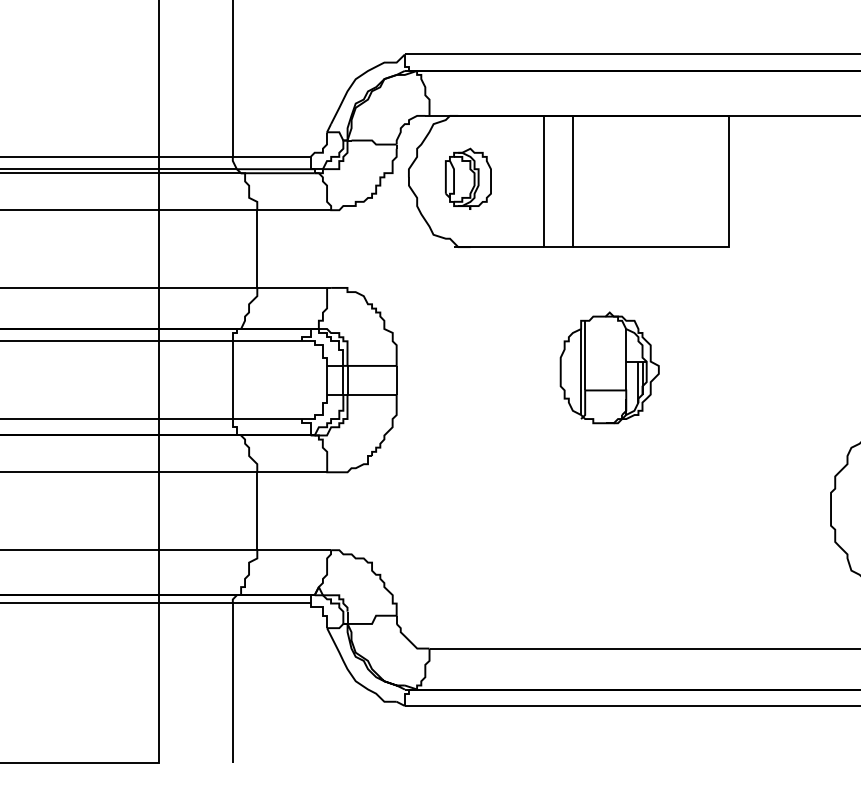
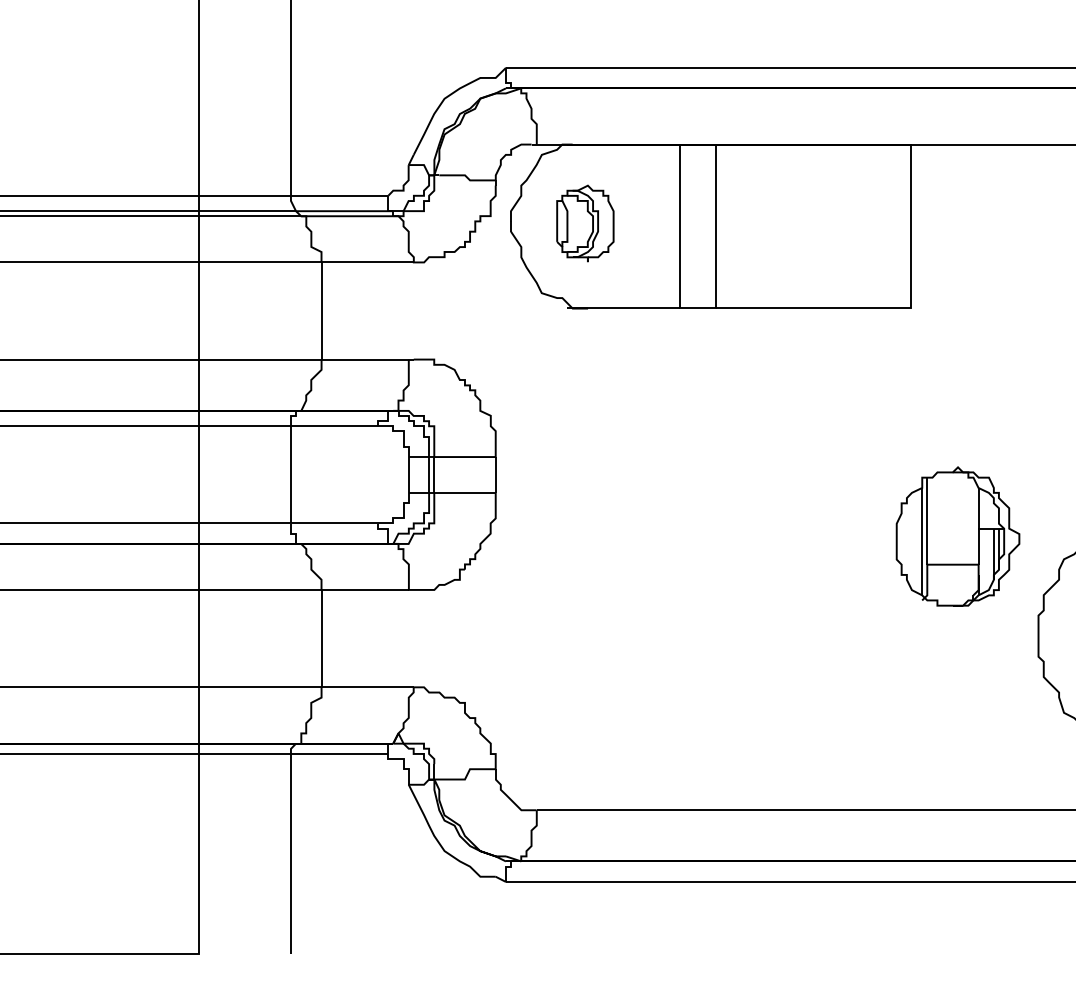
part: (609, 367) -> (957, 536), moved

